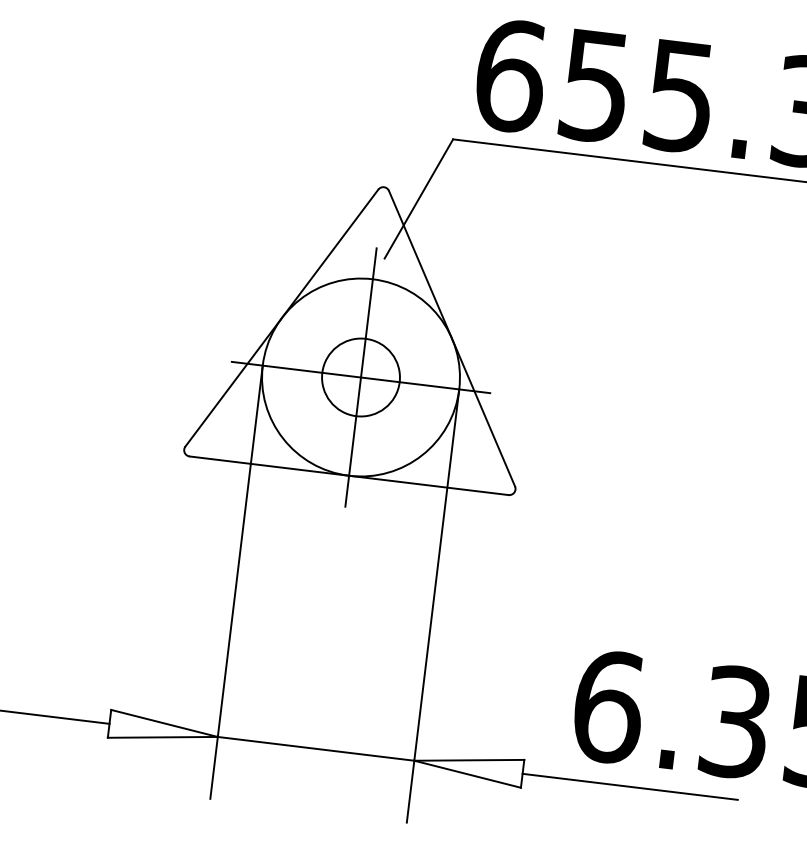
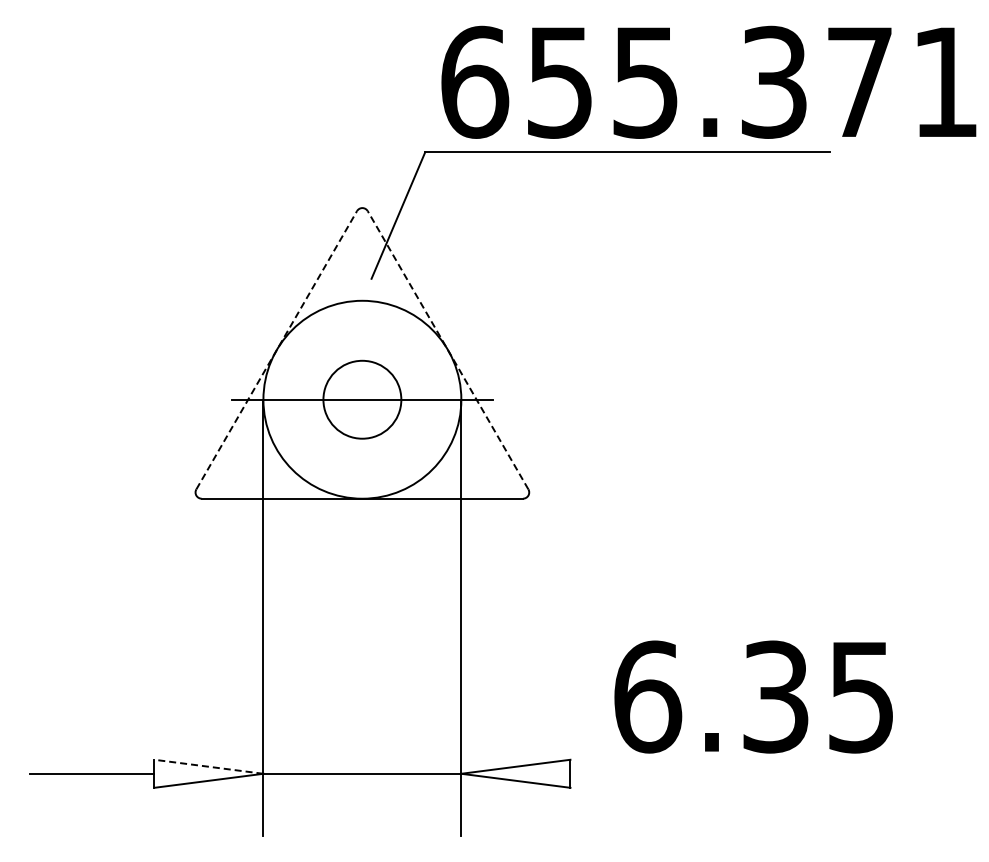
line: (281, 318) -> (276, 350), solid -> dashed
line: (452, 338) -> (448, 350), solid -> dashed
line: (361, 377) -> (362, 399), removed
line: (164, 723) -> (208, 766), solid -> dashed
line: (629, 786) -> (678, 773), removed

